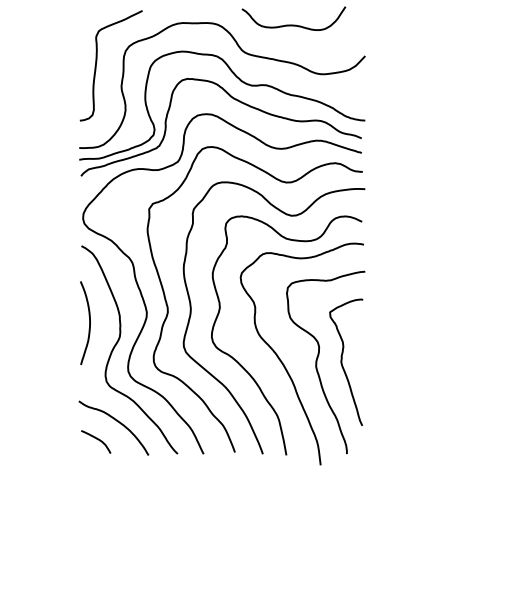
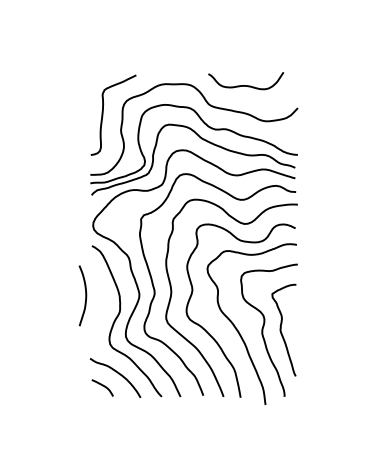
curve: (89, 322) -> (85, 295), moved

